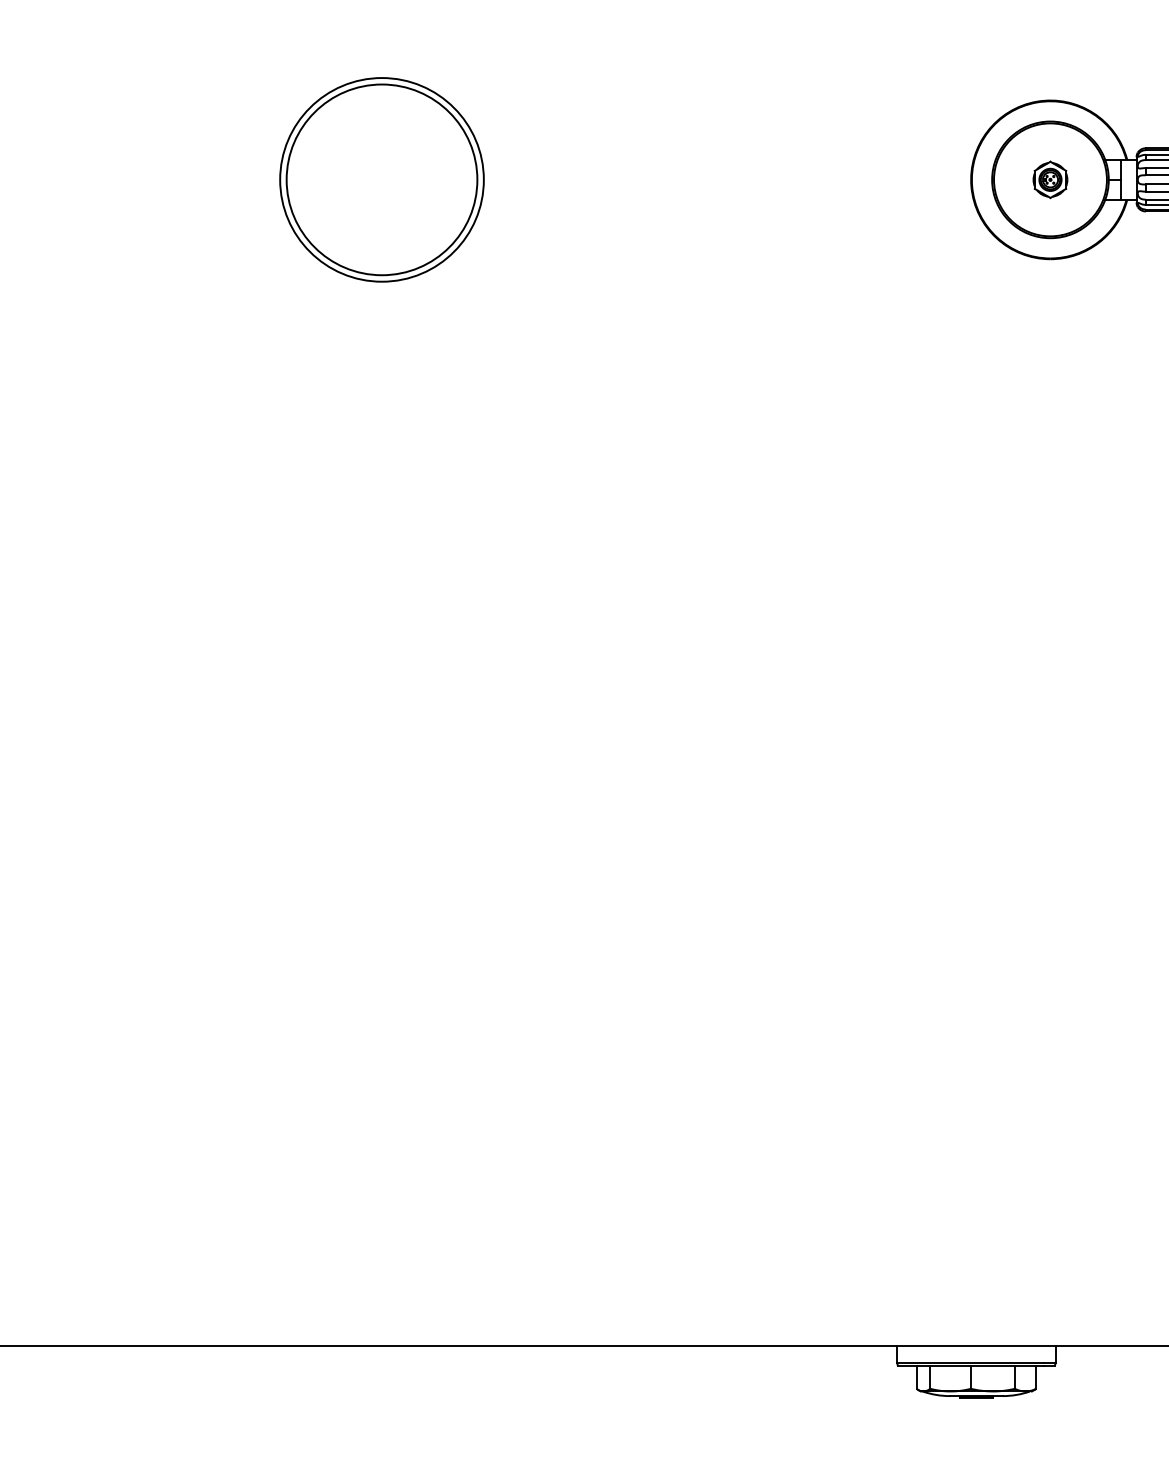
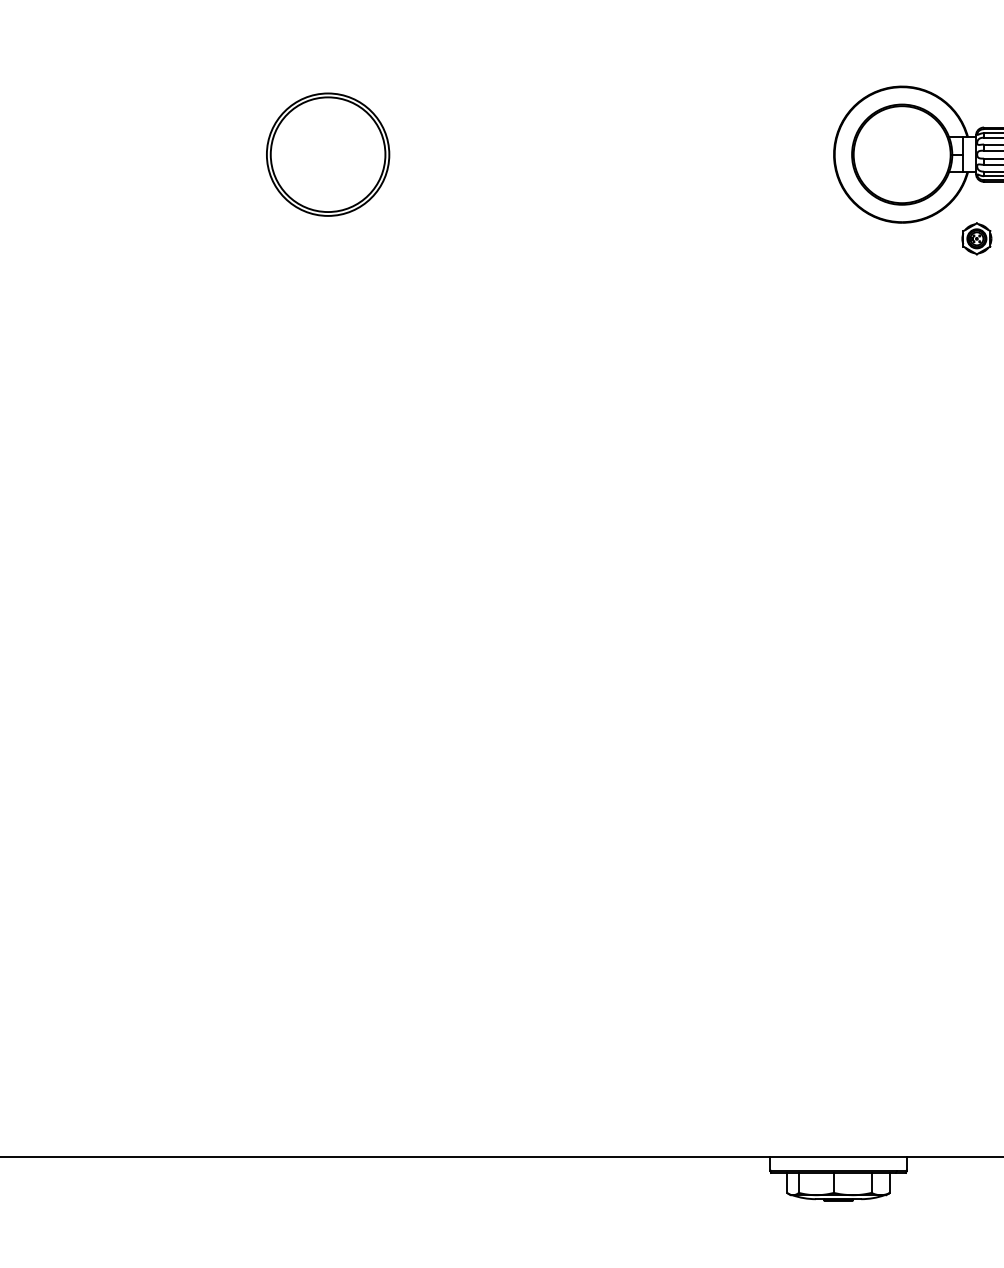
part: (381, 179) -> (327, 154), size x0.7
part: (1050, 179) -> (976, 238), moved

